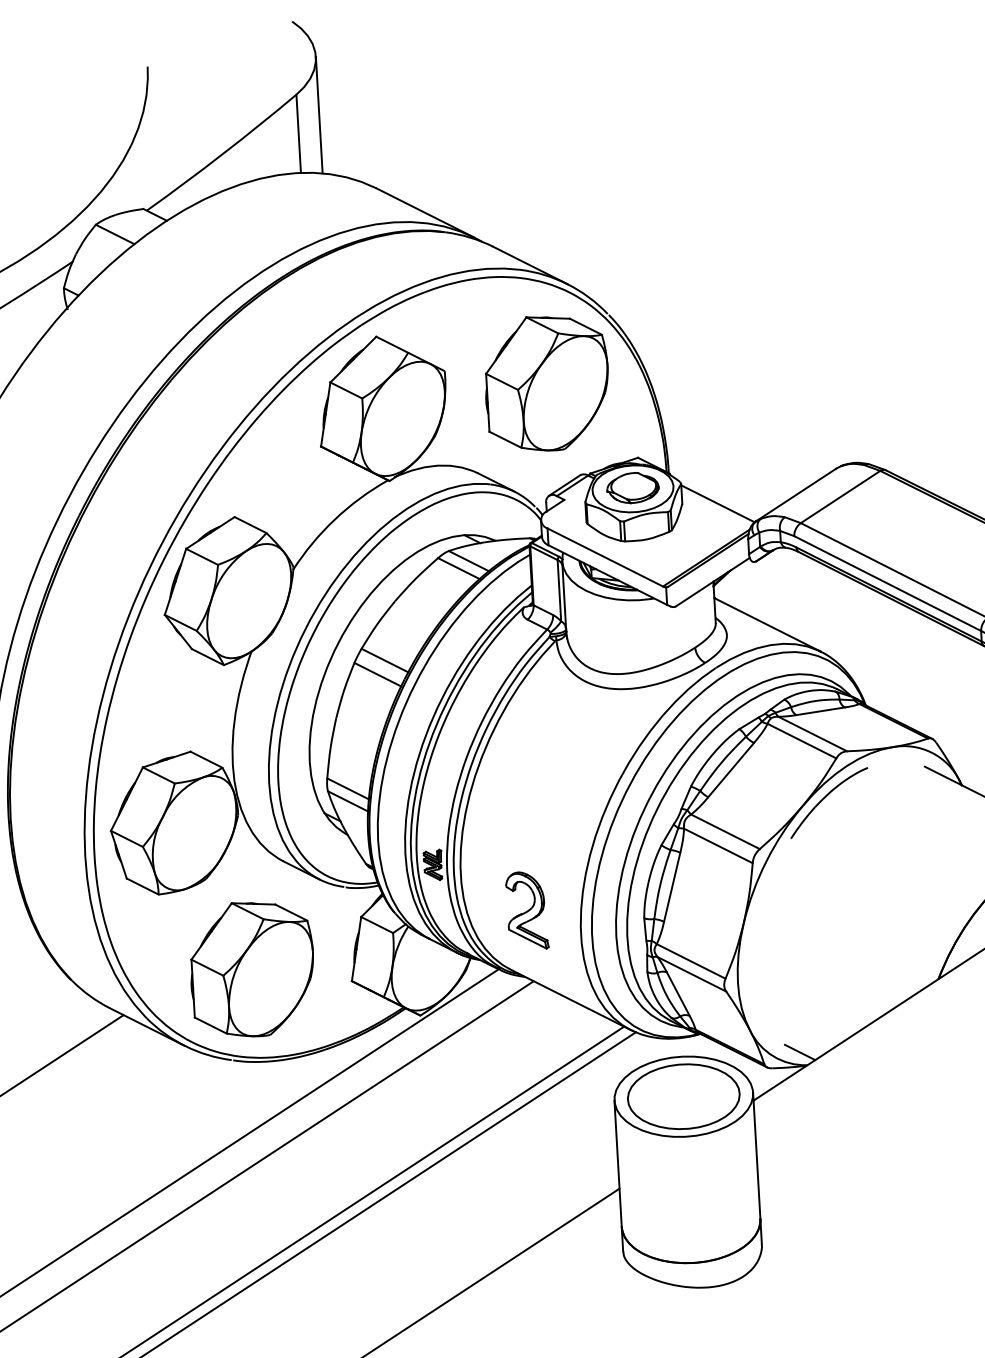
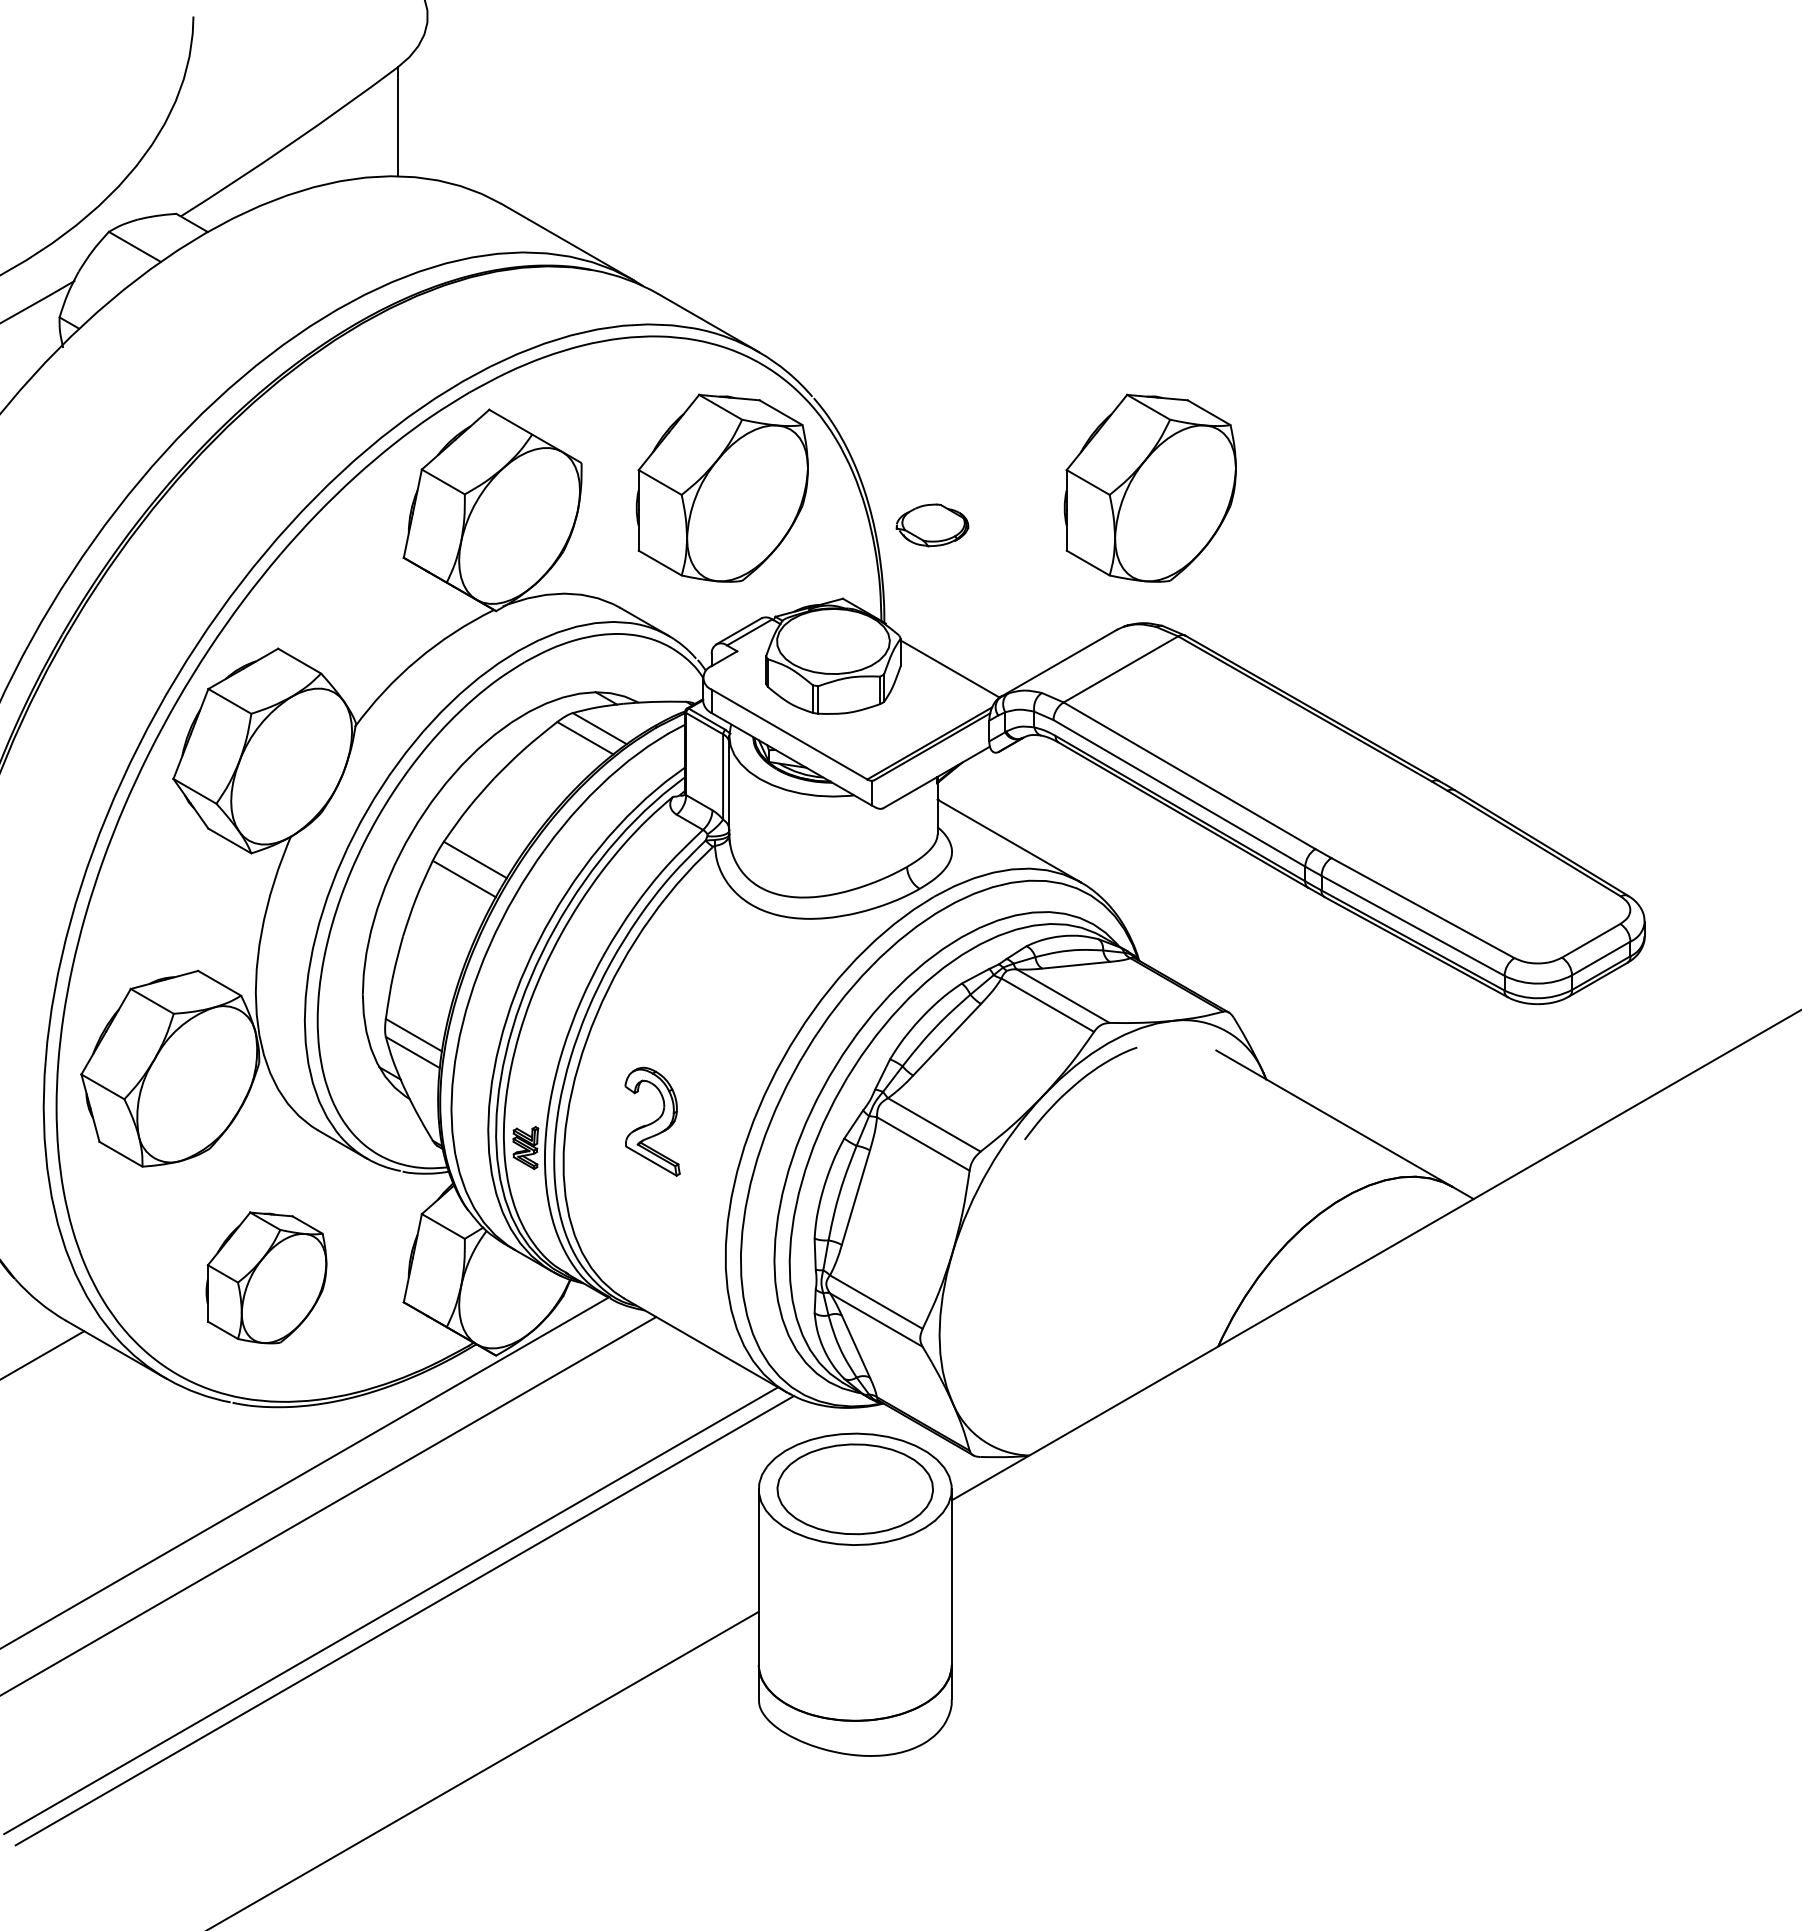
line: (319, 115) -> (427, 97), removed
part: (853, 365) -> (1149, 487), added
part: (633, 488) -> (932, 525), moved
part: (526, 910) -> (652, 1121), moved
part: (252, 968) -> (266, 1277), size x0.7
line: (799, 1052) -> (1019, 1437), removed

